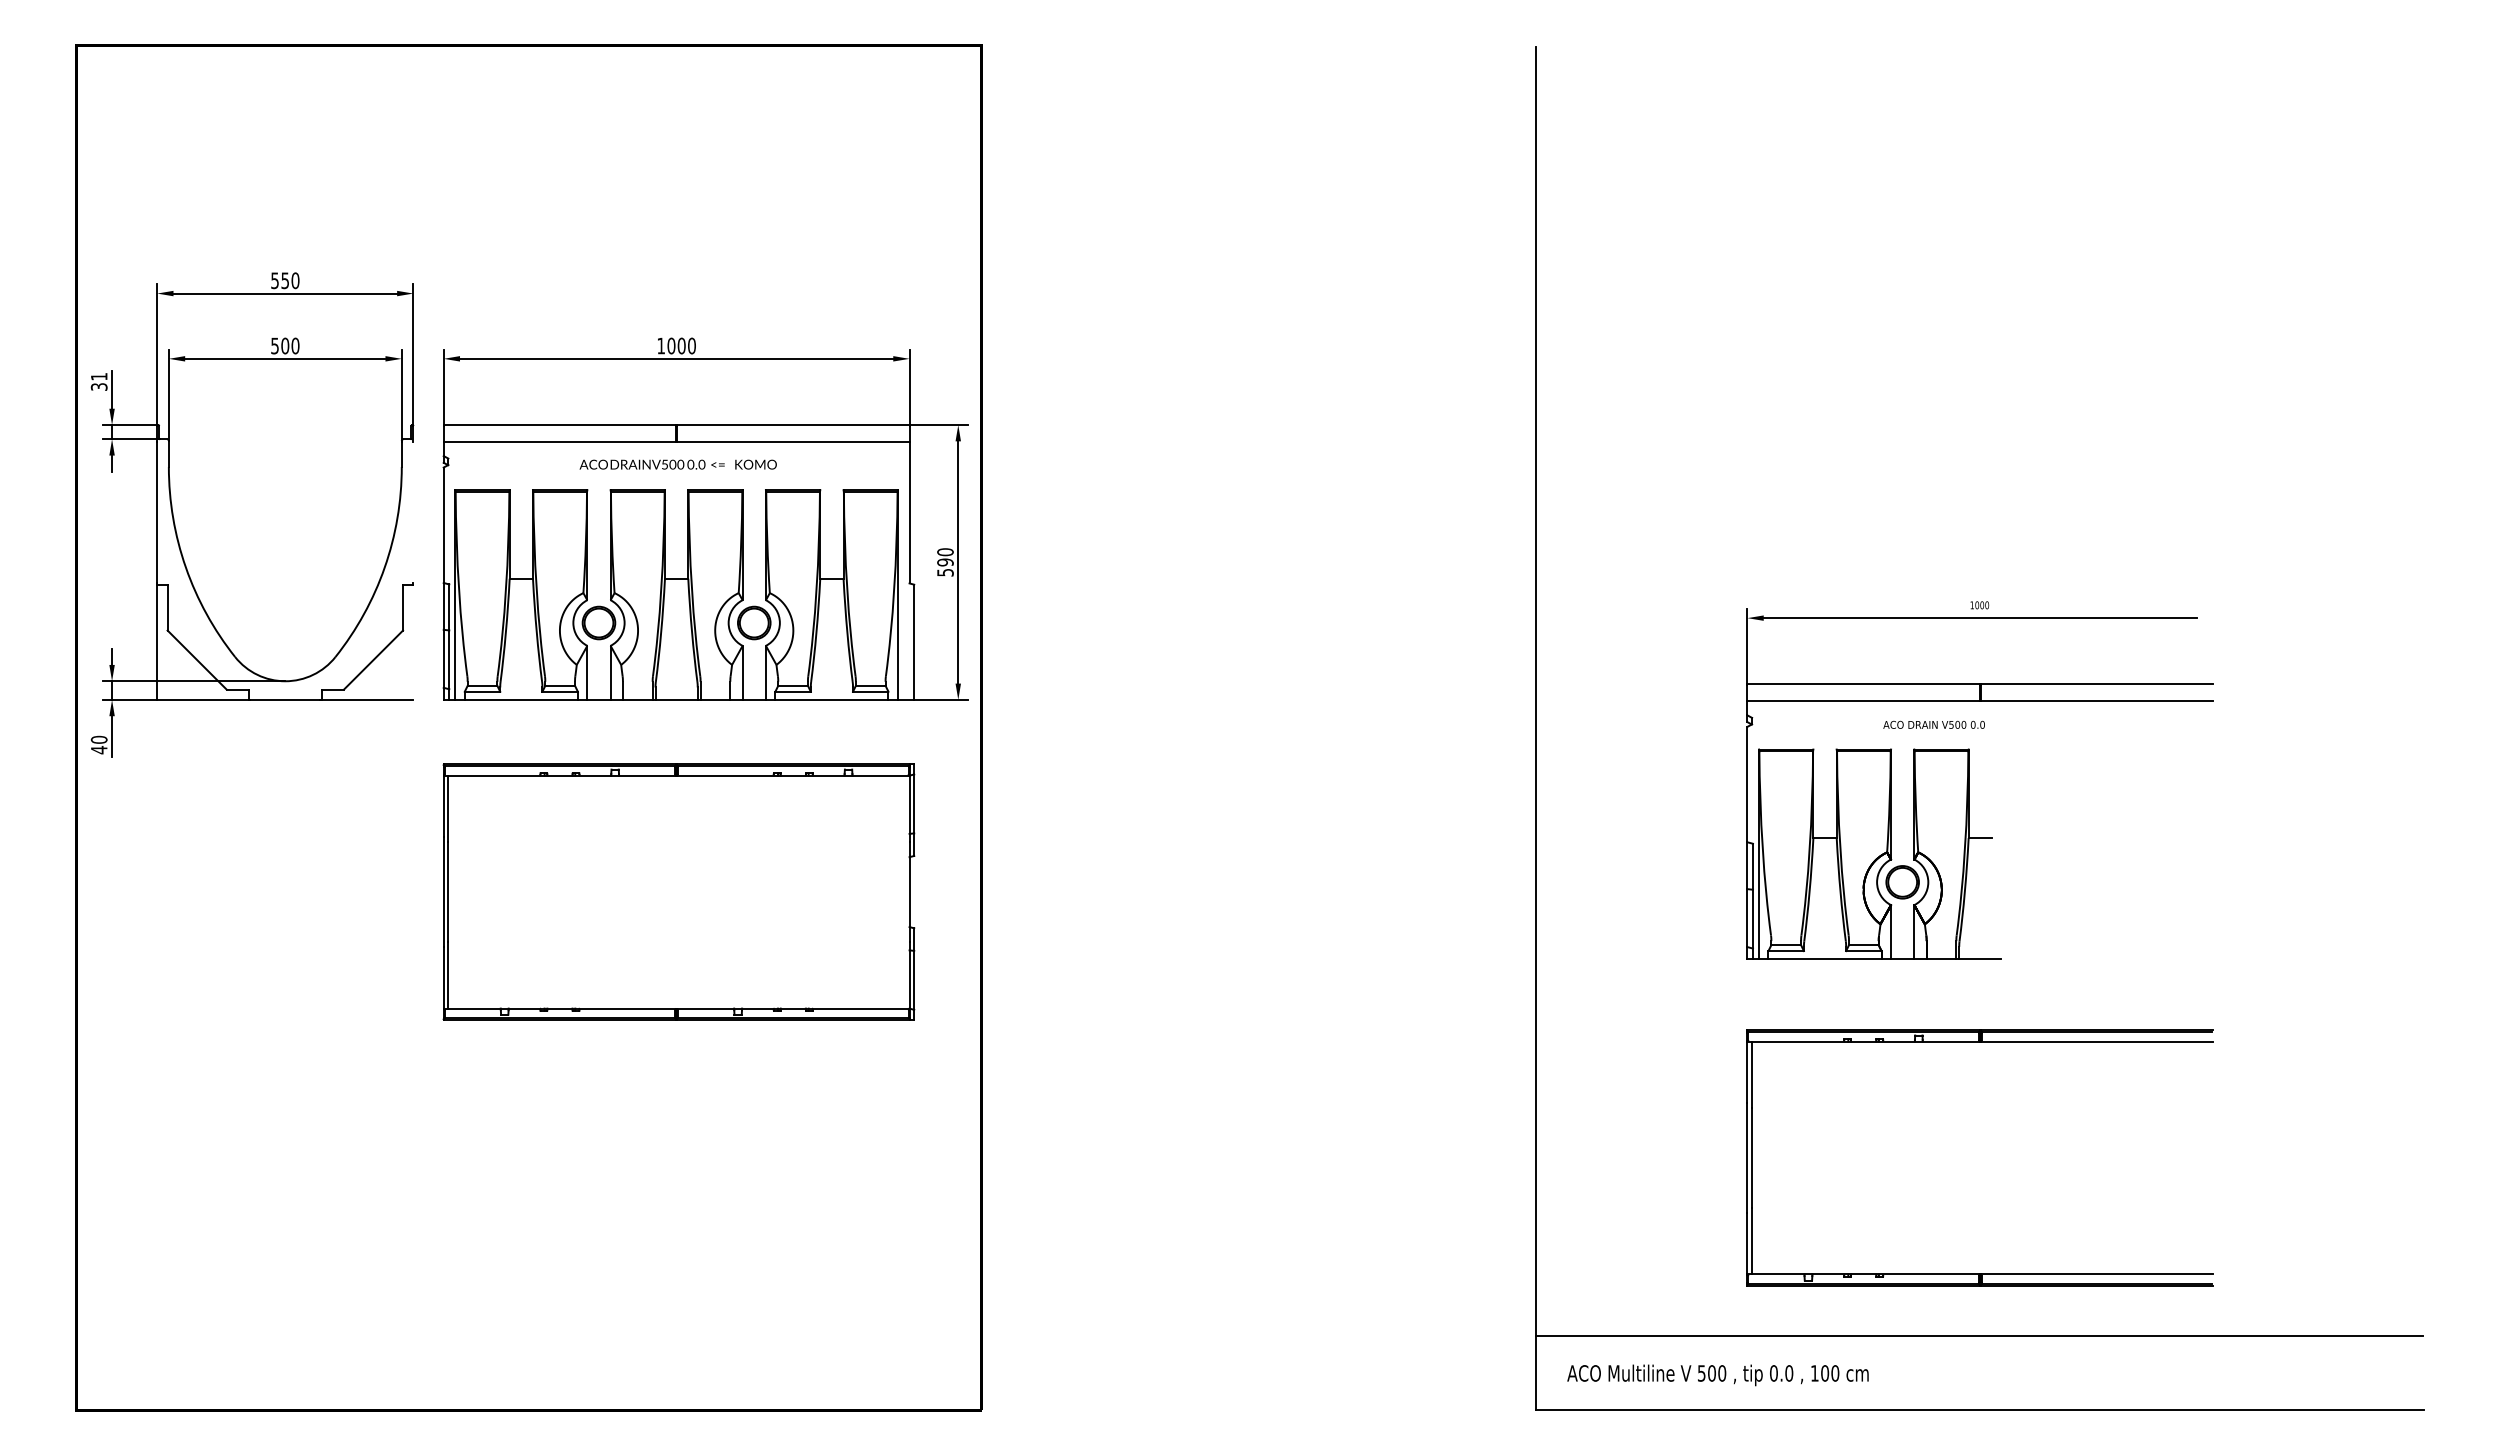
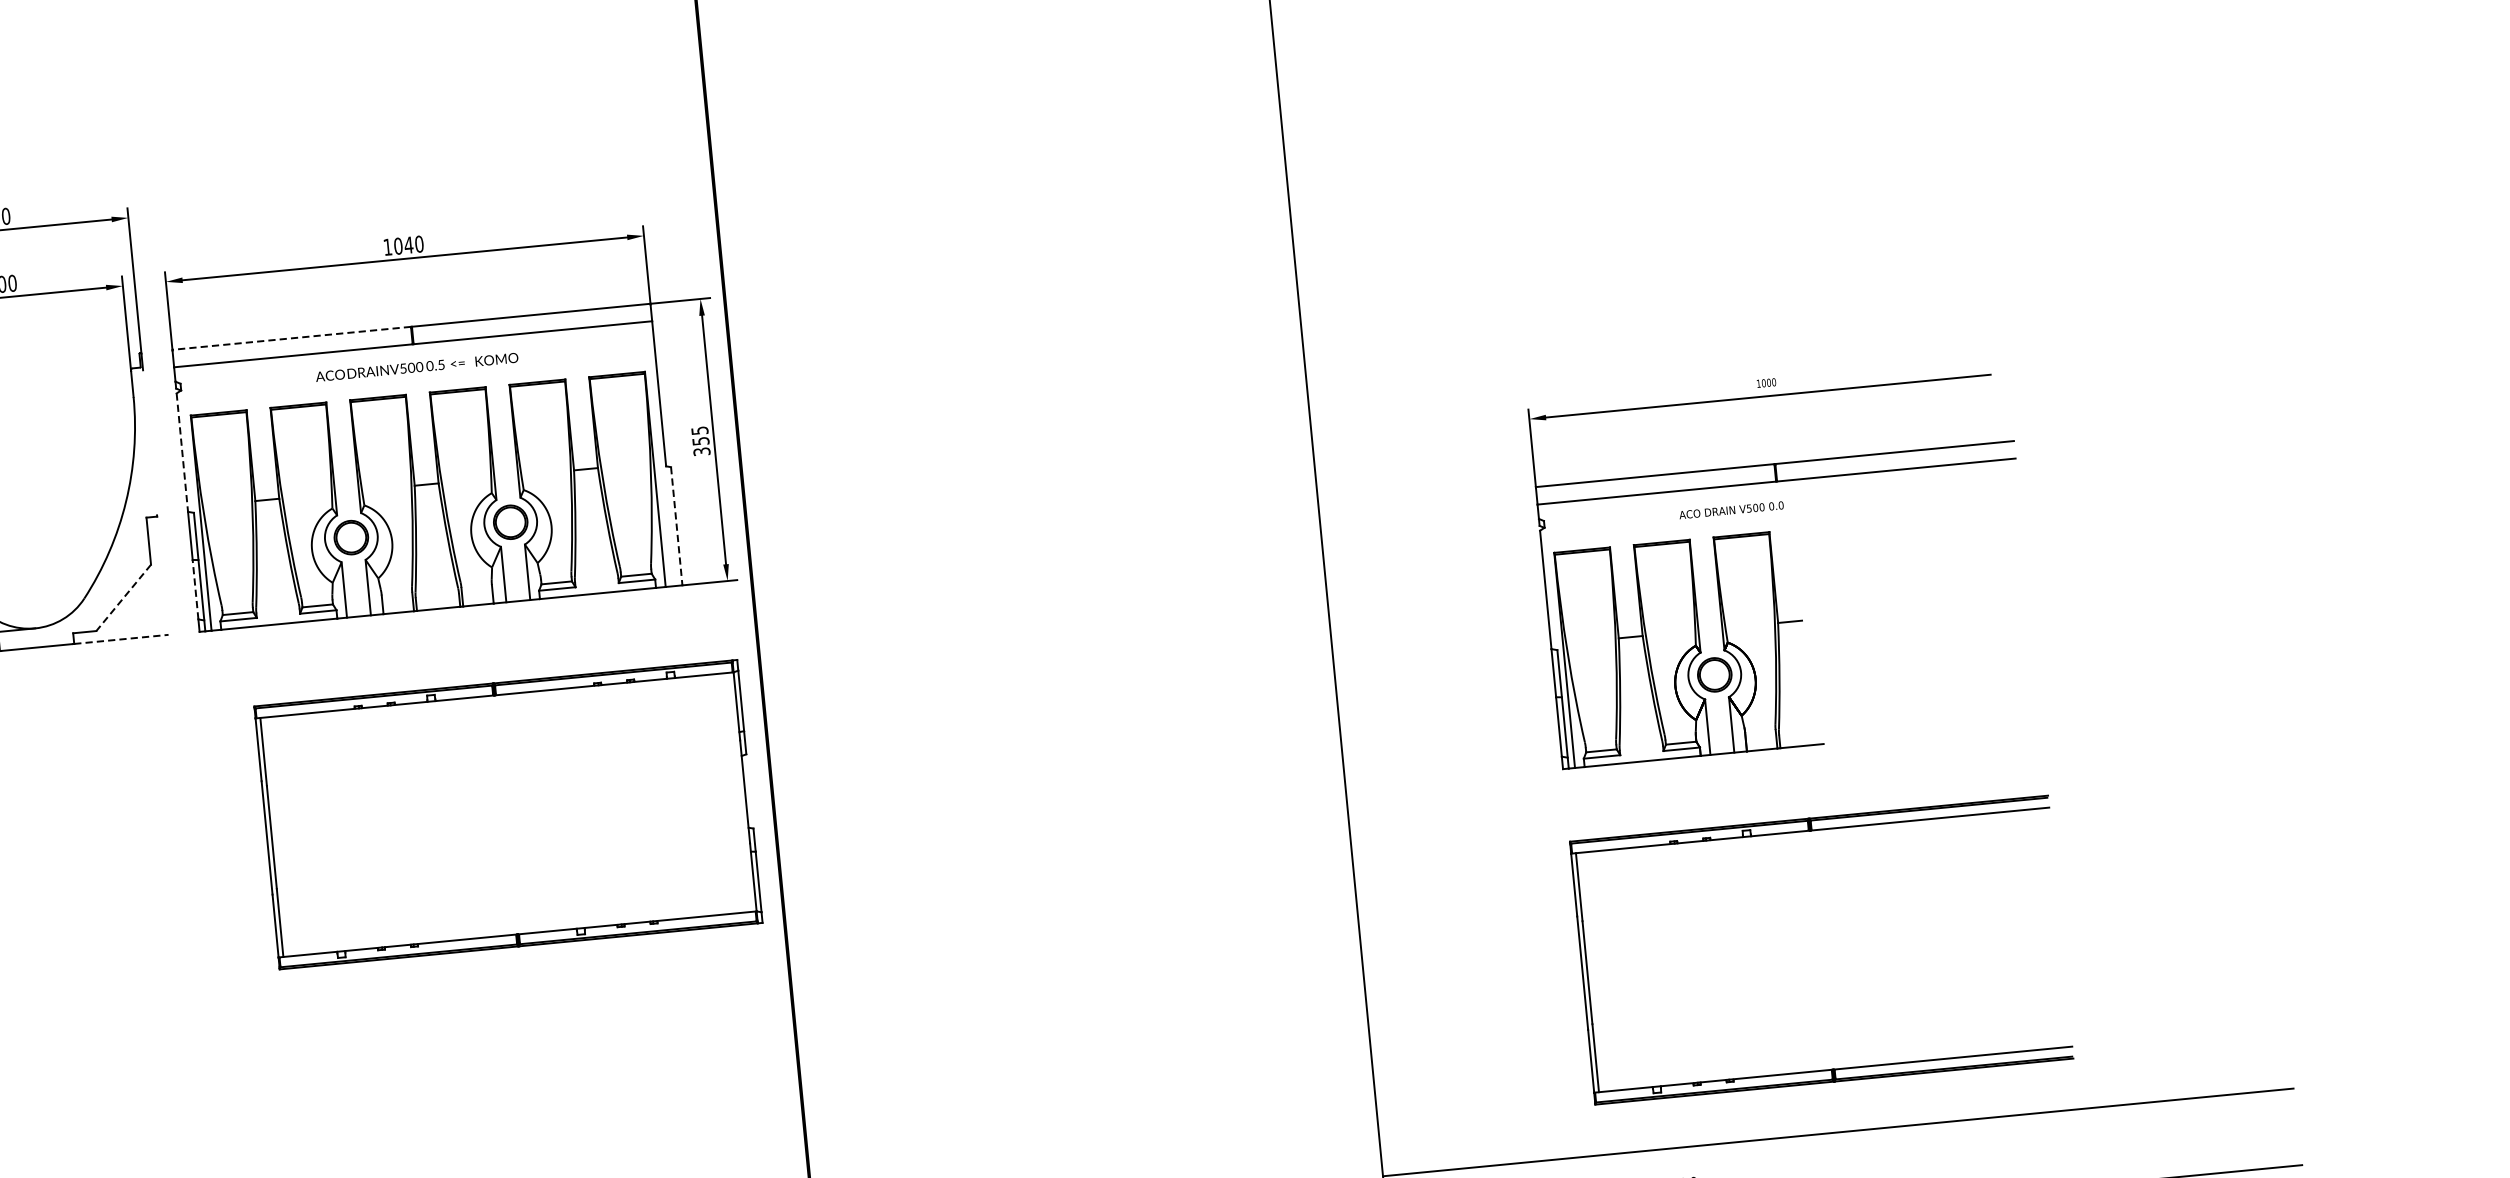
text: (681, 345) -> (408, 244), 1000 -> 1040
line: (559, 425) -> (291, 338), solid -> dashed
text: (701, 464) -> (440, 364), 0.0 -> 0.5
line: (443, 525) -> (182, 452), solid -> dashed
text: (945, 562) -> (700, 441), 590 -> 355
line: (914, 642) -> (677, 526), solid -> dashed
line: (443, 658) -> (195, 589), solid -> dashed
line: (373, 660) -> (123, 598), solid -> dashed
line: (367, 699) -> (121, 638), solid -> dashed
part: (678, 891) -> (507, 814), moved

